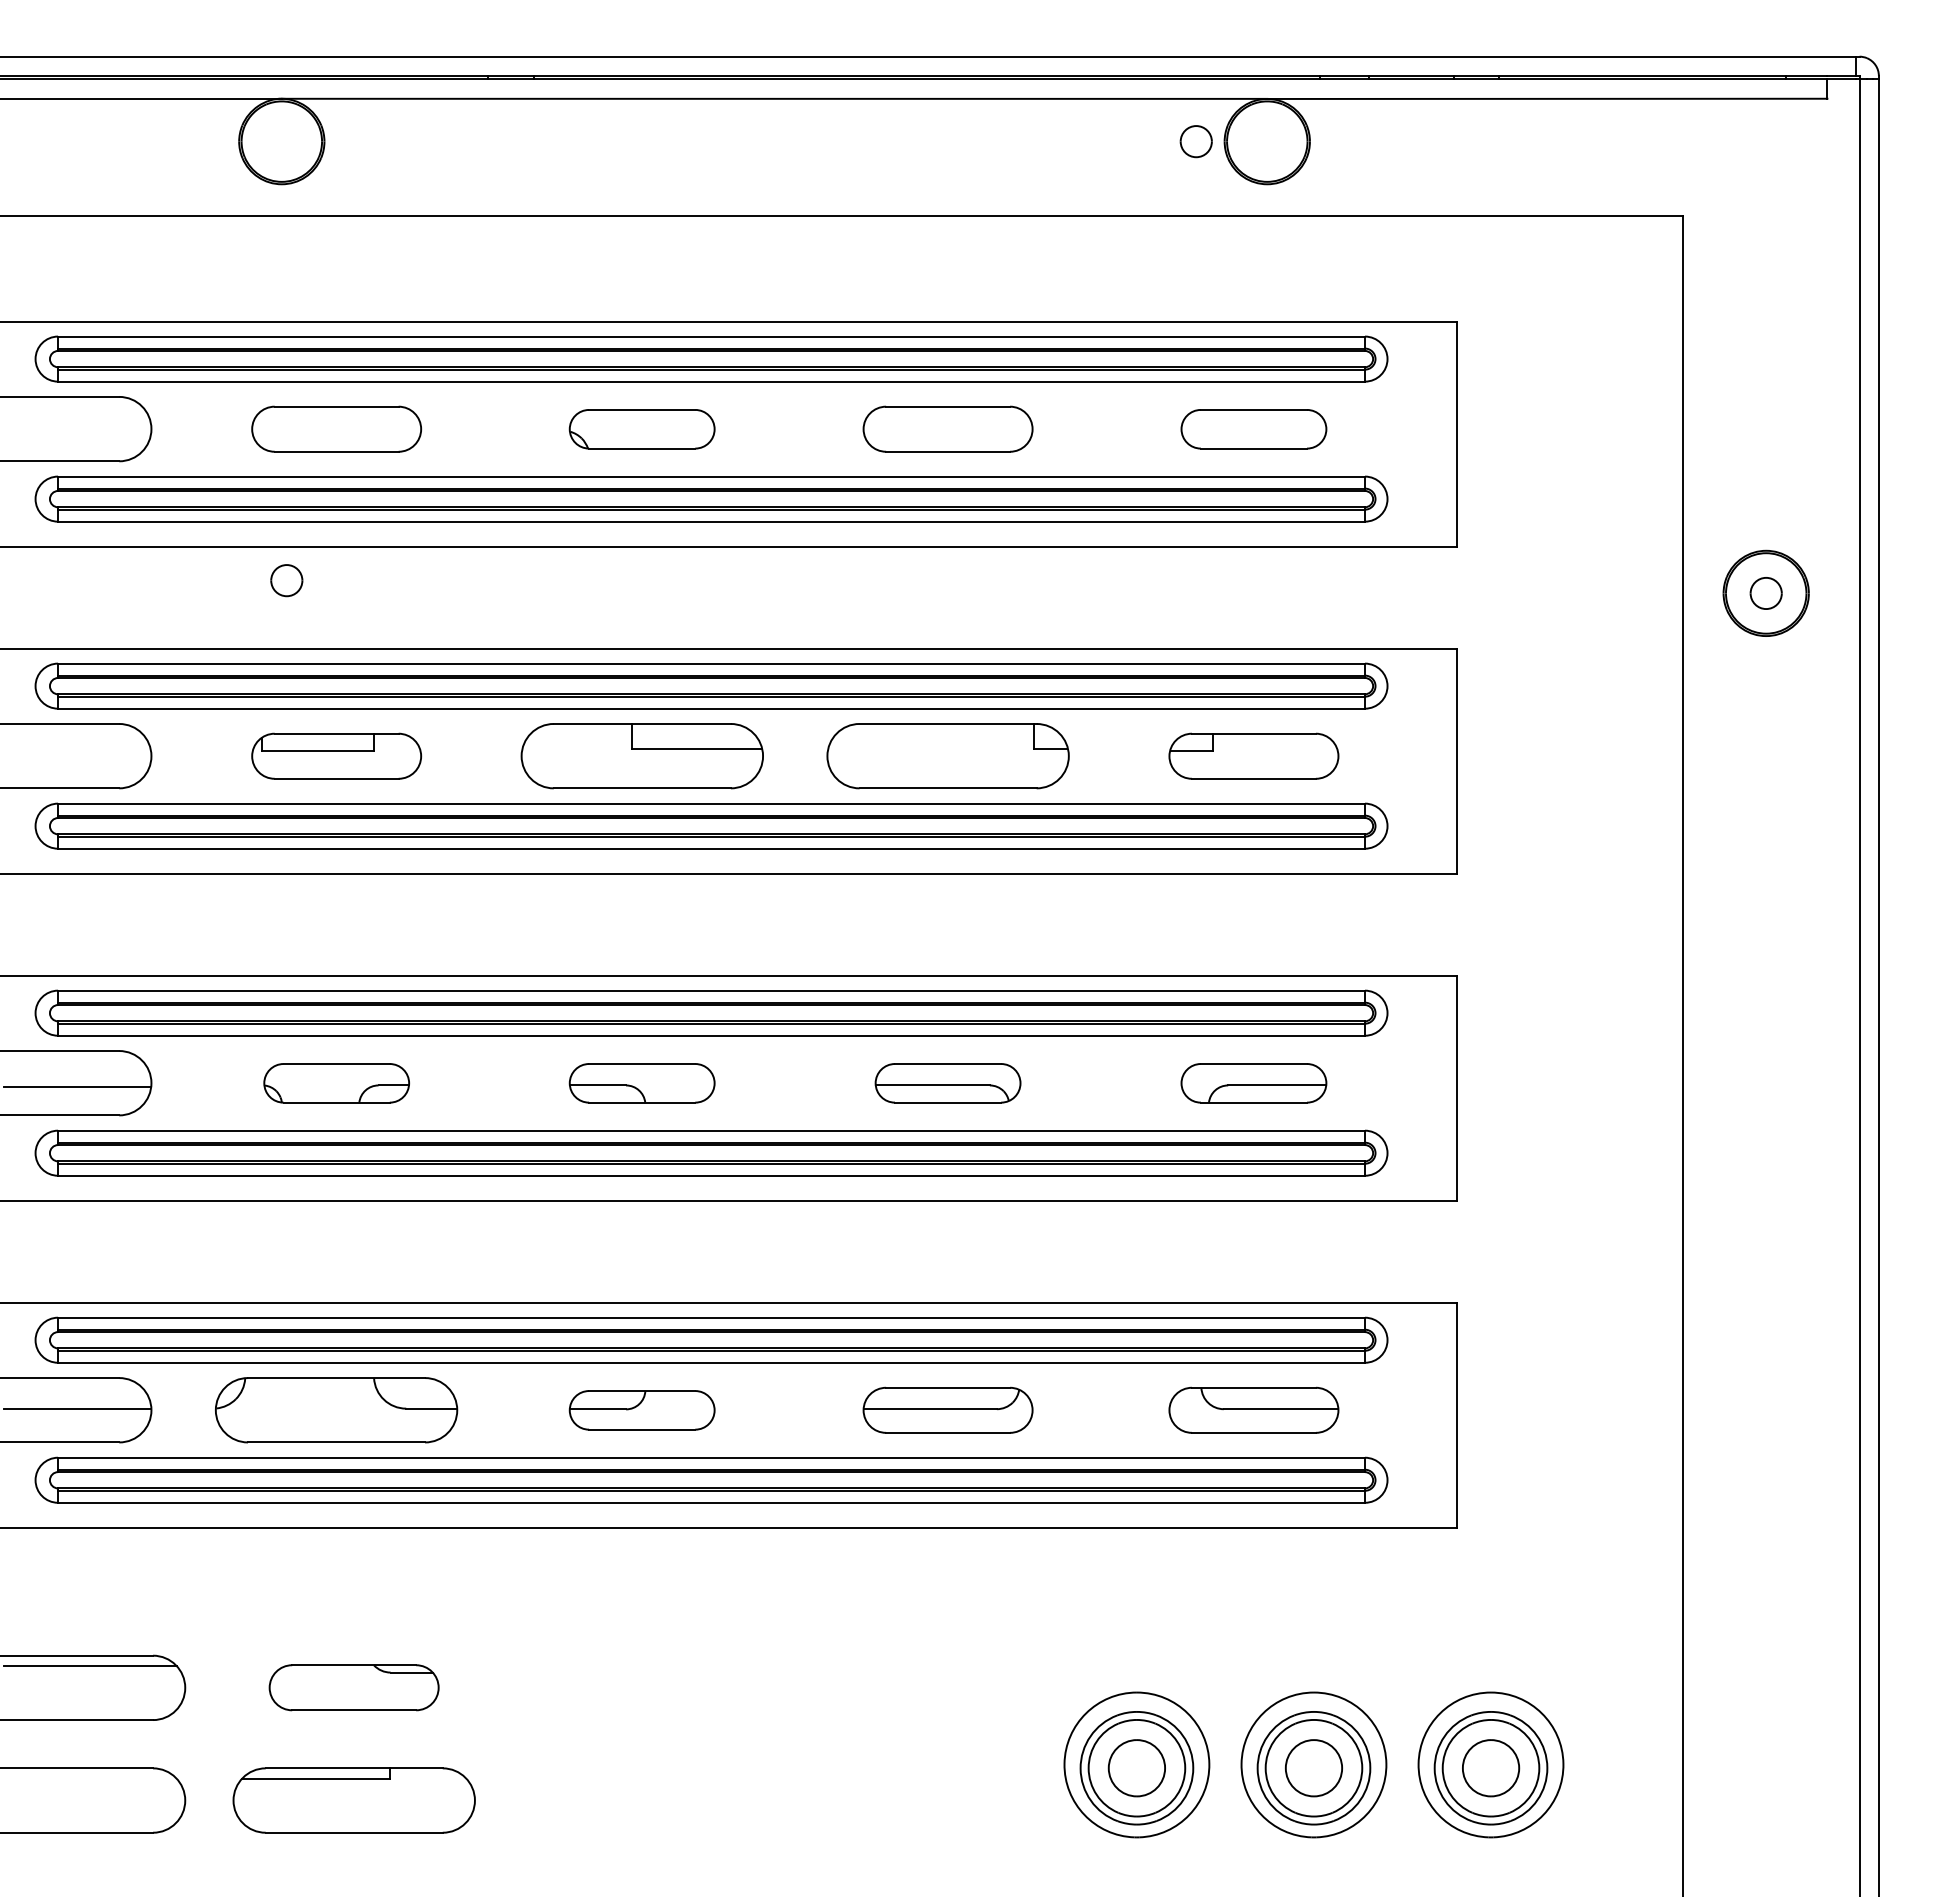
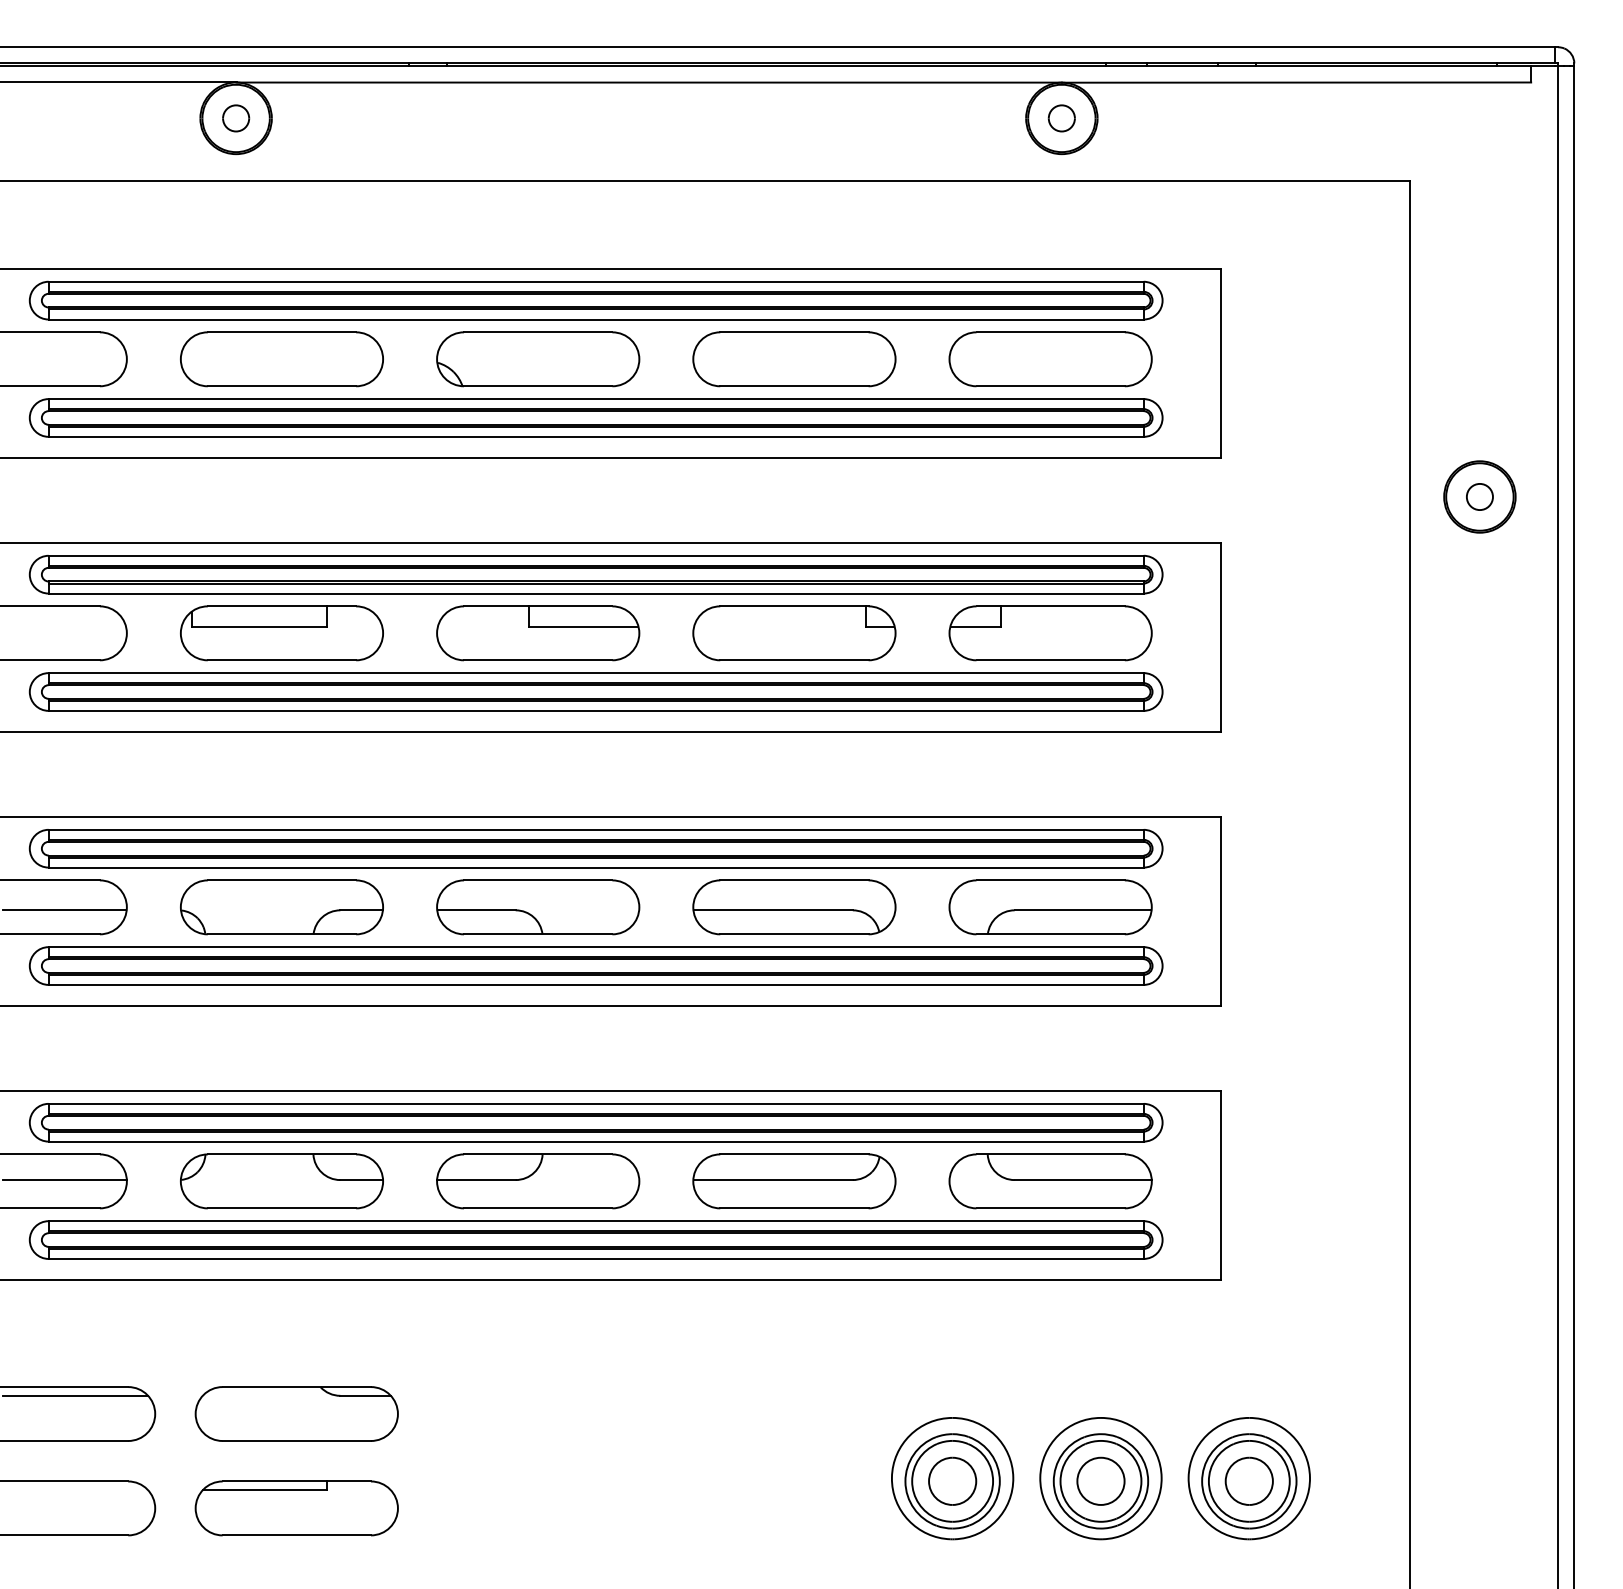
part: (1195, 141) -> (1061, 118), moved
part: (336, 429) -> (281, 359), size x1.43
part: (641, 429) -> (537, 359), size x1.67
part: (947, 429) -> (793, 359), size x1.43
part: (1253, 429) -> (1050, 359), size x1.67
part: (286, 580) -> (235, 118), moved
part: (336, 756) -> (281, 633), size x1.43
part: (1253, 756) -> (1050, 633), size x1.43
part: (336, 1083) -> (281, 907), size x1.67
part: (641, 1083) -> (537, 907), size x1.67
part: (947, 1083) -> (793, 907), size x1.67
part: (1253, 1083) -> (1050, 907), size x1.67
part: (641, 1410) -> (537, 1181), size x1.67
part: (947, 1410) -> (793, 1181), size x1.43
part: (1253, 1410) -> (1050, 1181), size x1.43
part: (353, 1687) -> (296, 1413), size x1.43

